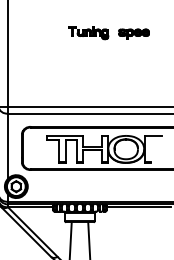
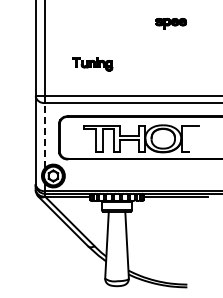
part: (88, 33) -> (92, 64), moved
line: (7, 146) -> (44, 135), solid -> dashed

